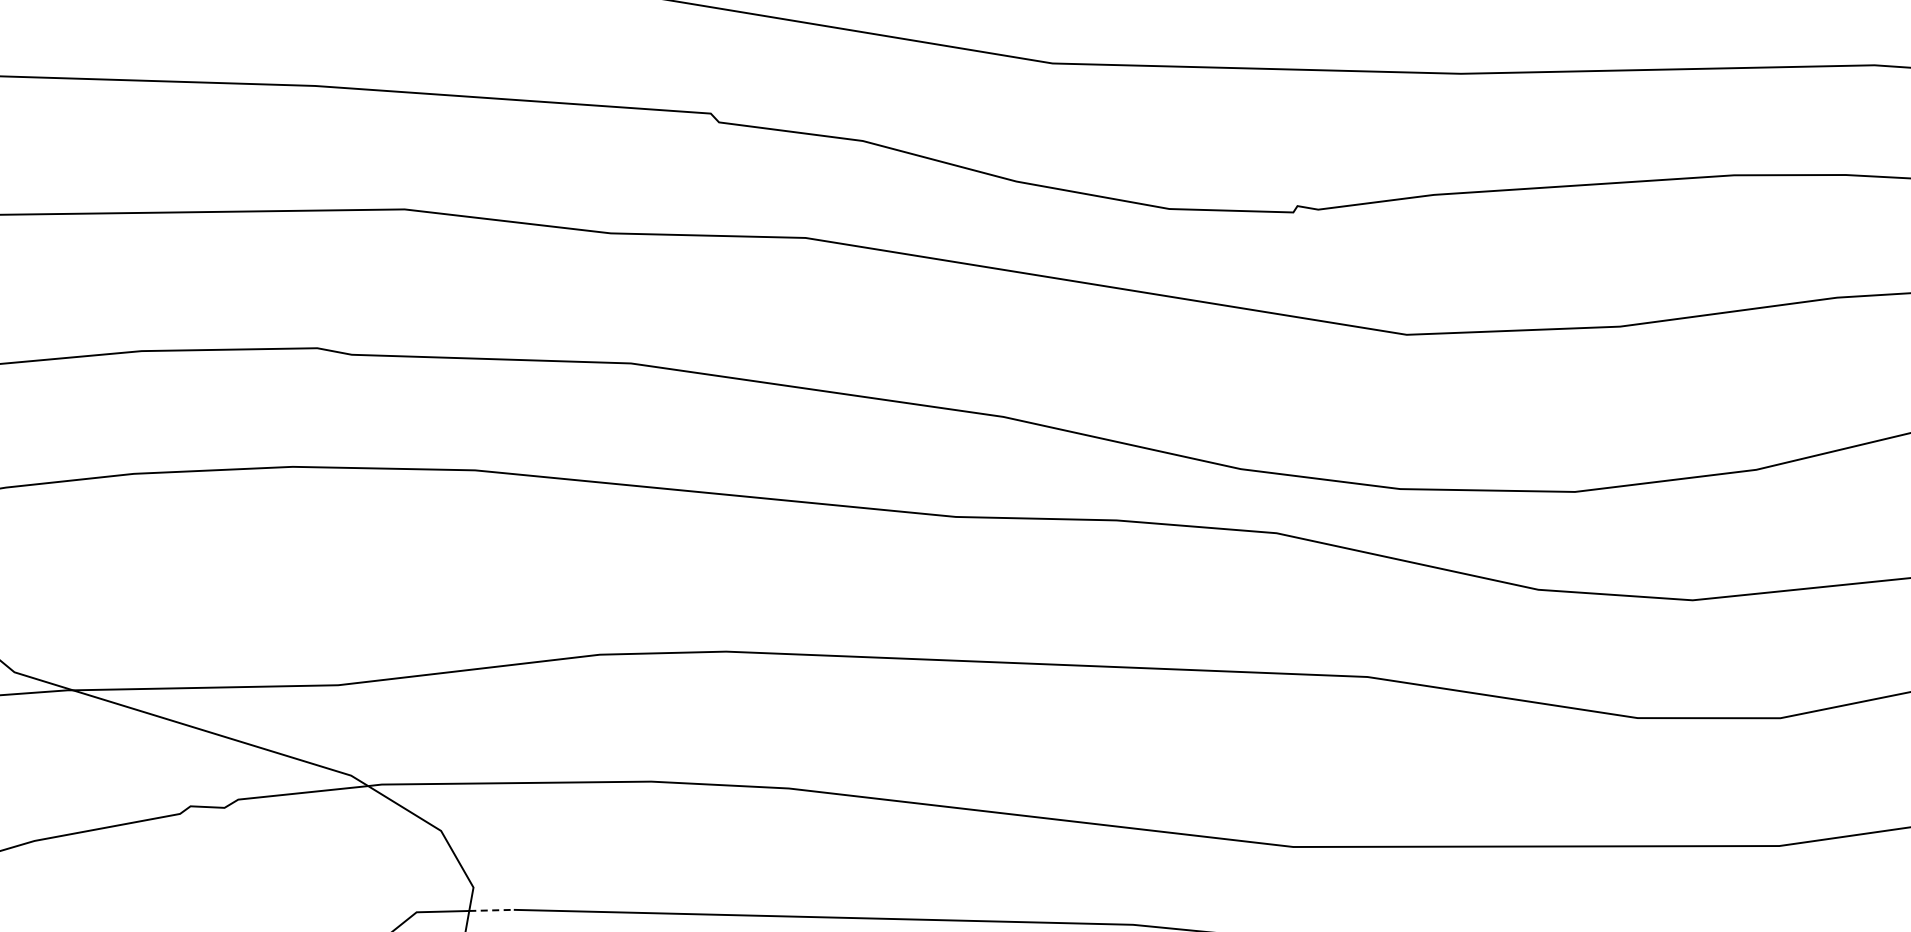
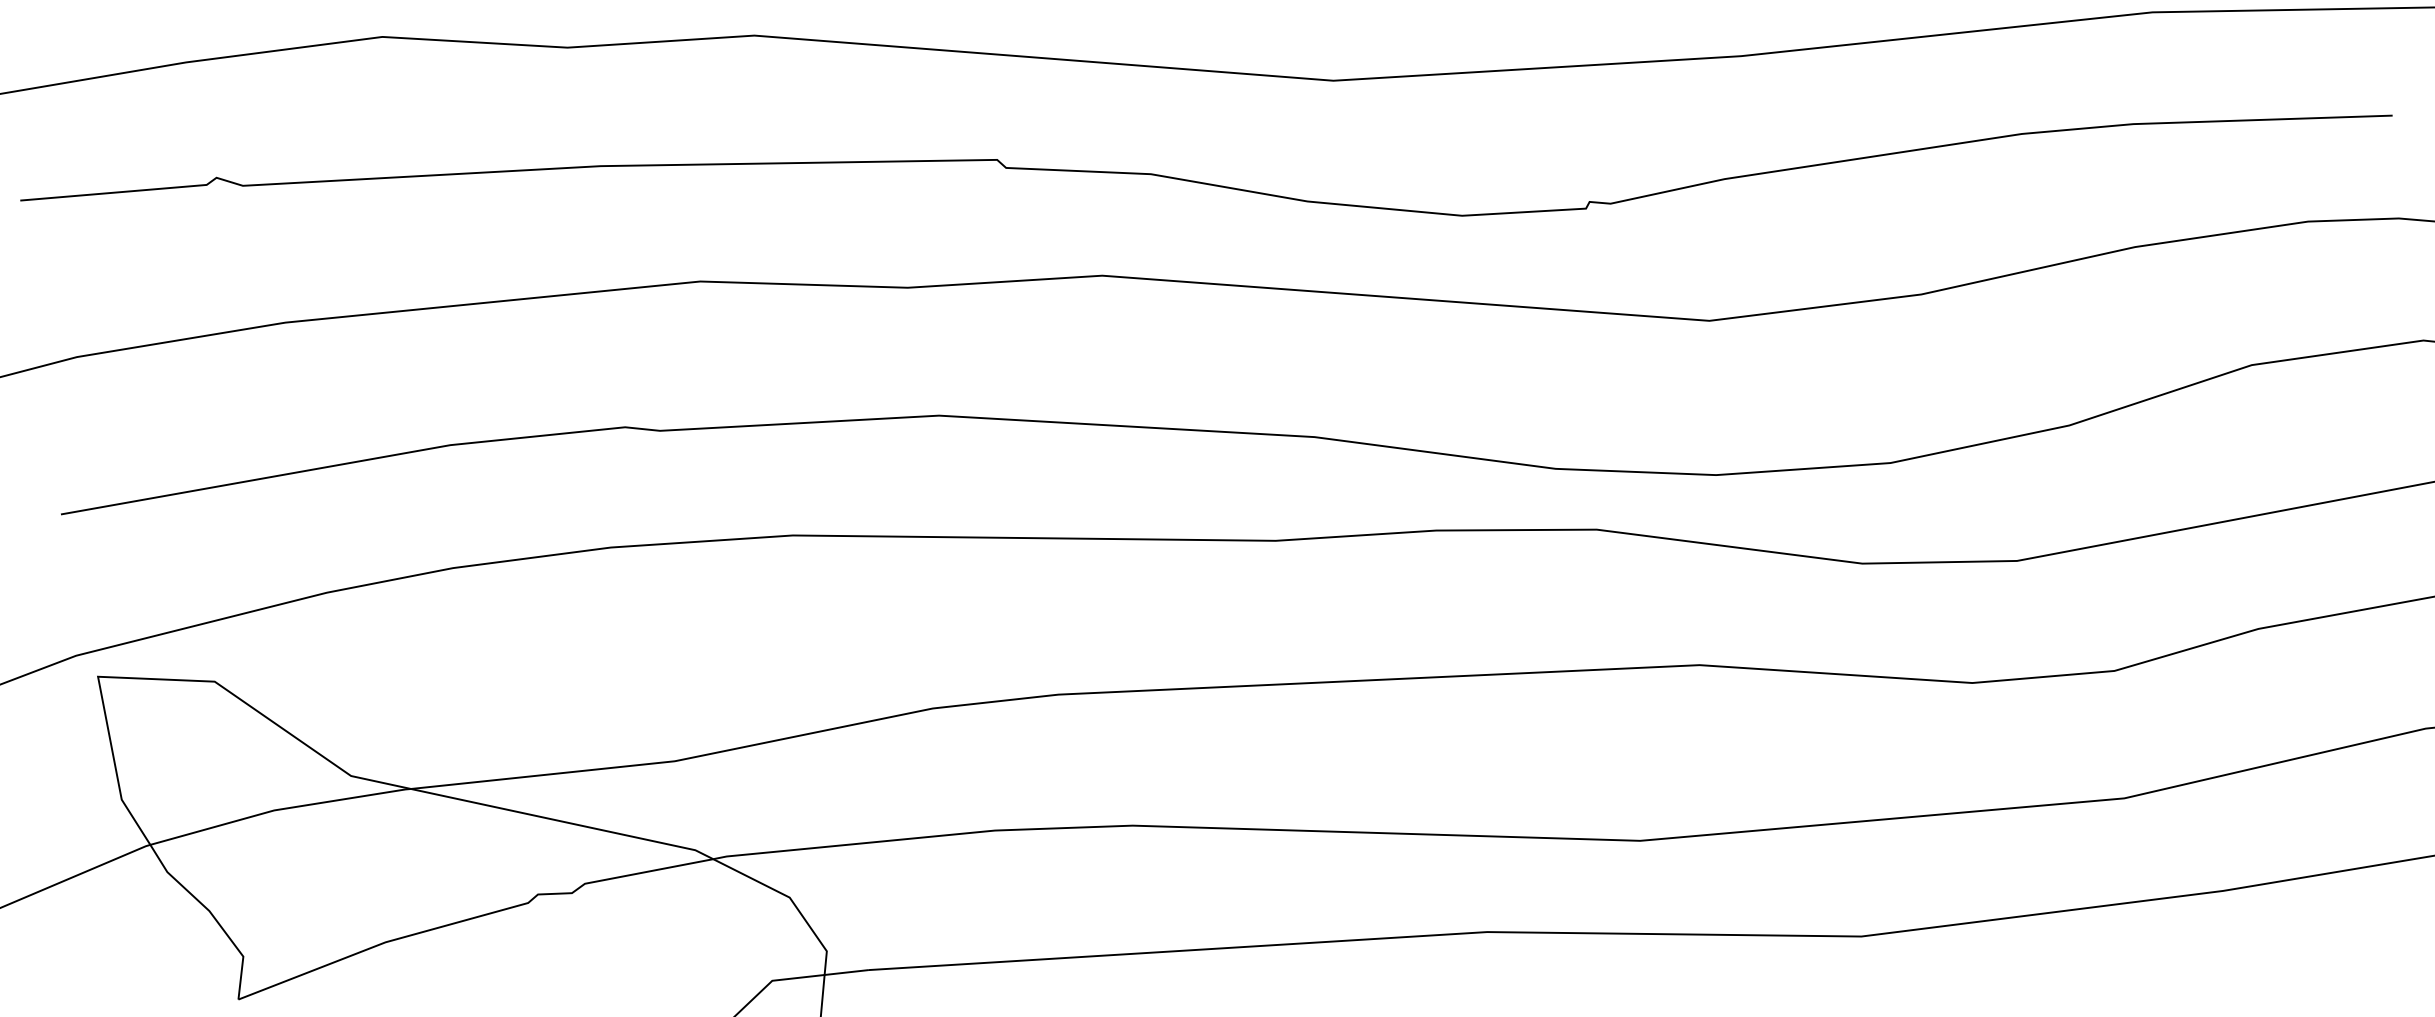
line: (492, 910) -> (847, 972), dashed -> solid

